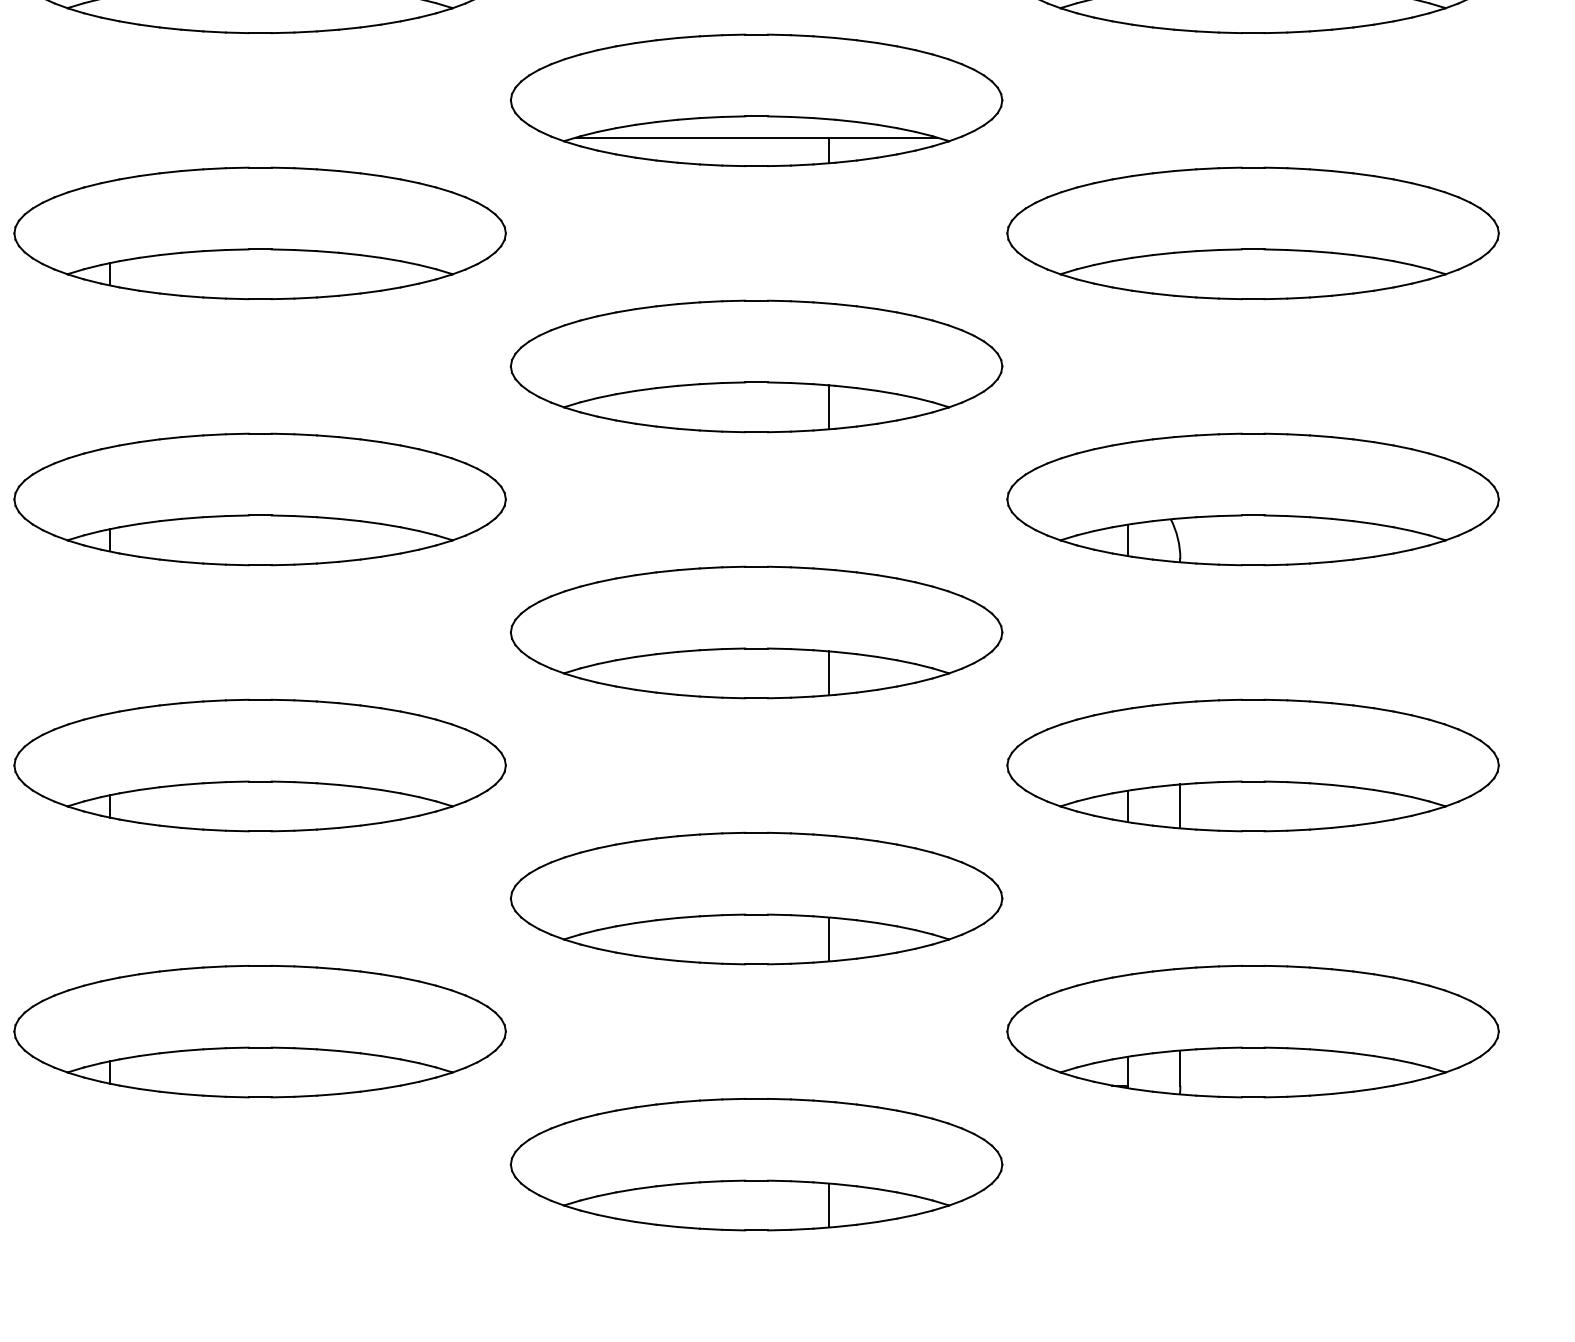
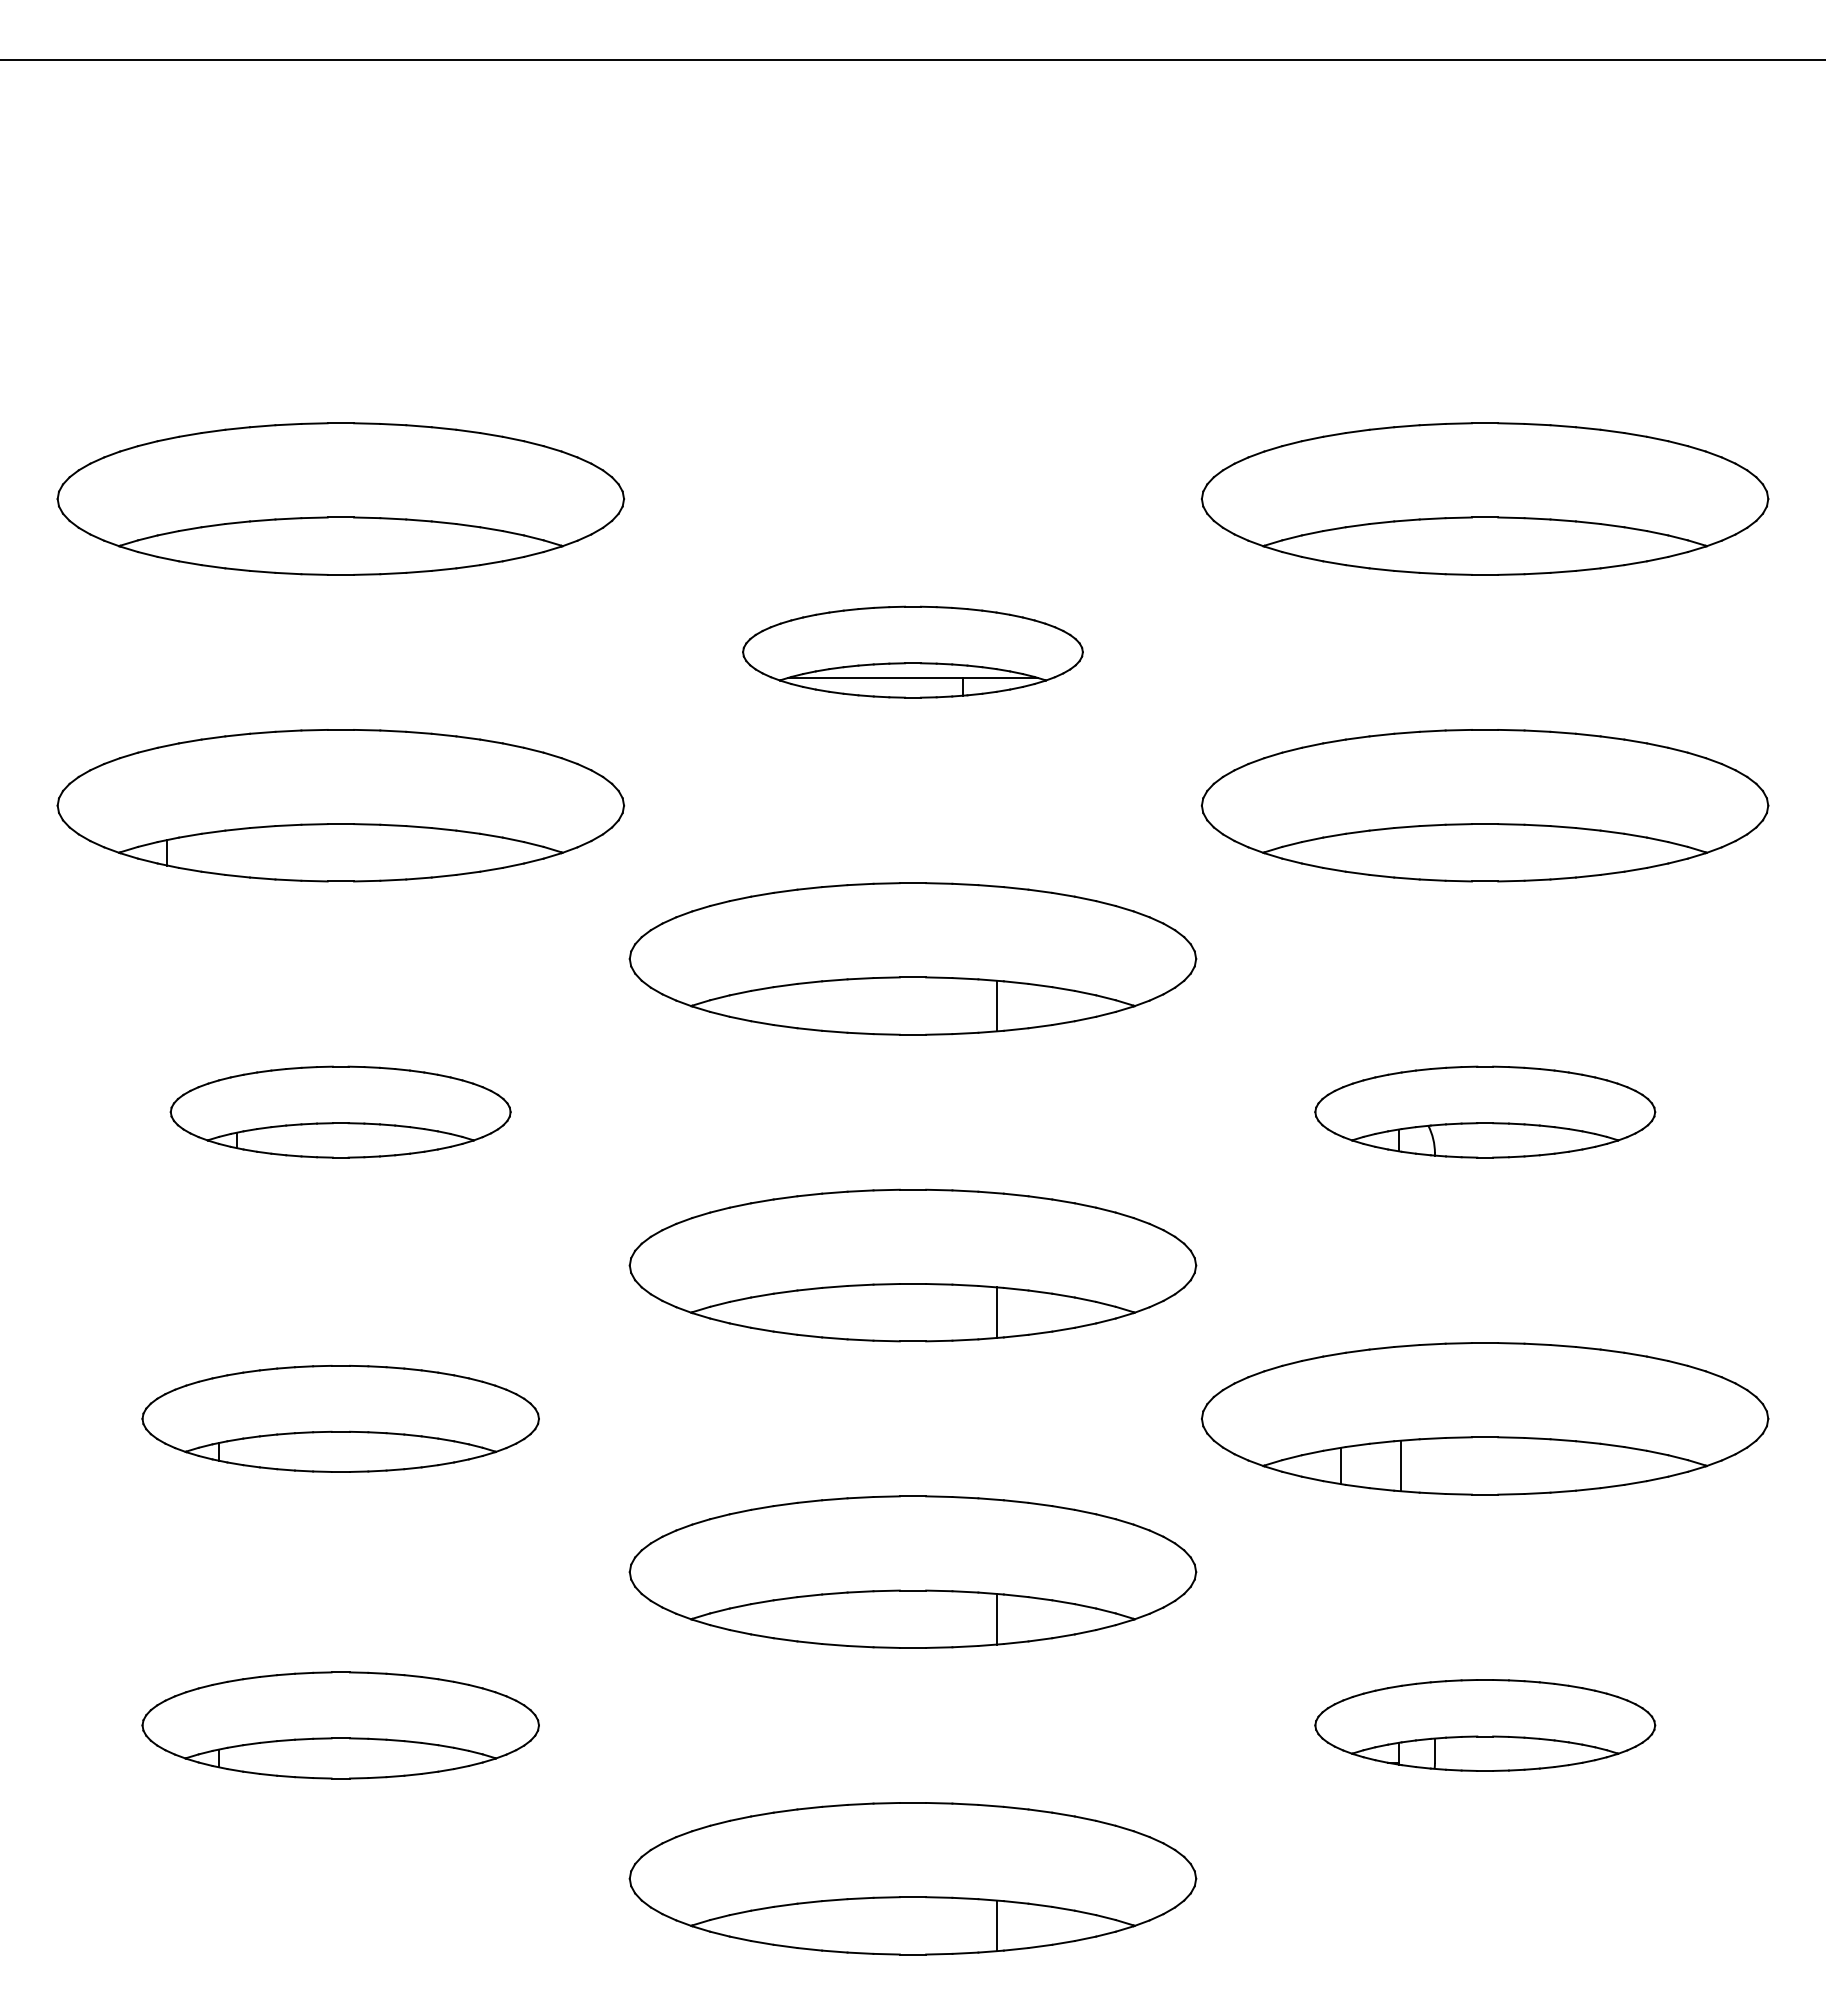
part: (756, 99) -> (912, 651), size x0.6
part: (259, 498) -> (340, 1111), size x0.6
part: (1253, 498) -> (1485, 1111), size x0.6
part: (259, 765) -> (340, 1418), size x0.7
part: (259, 1031) -> (340, 1725), size x0.7
part: (1253, 1031) -> (1485, 1725), size x0.6

